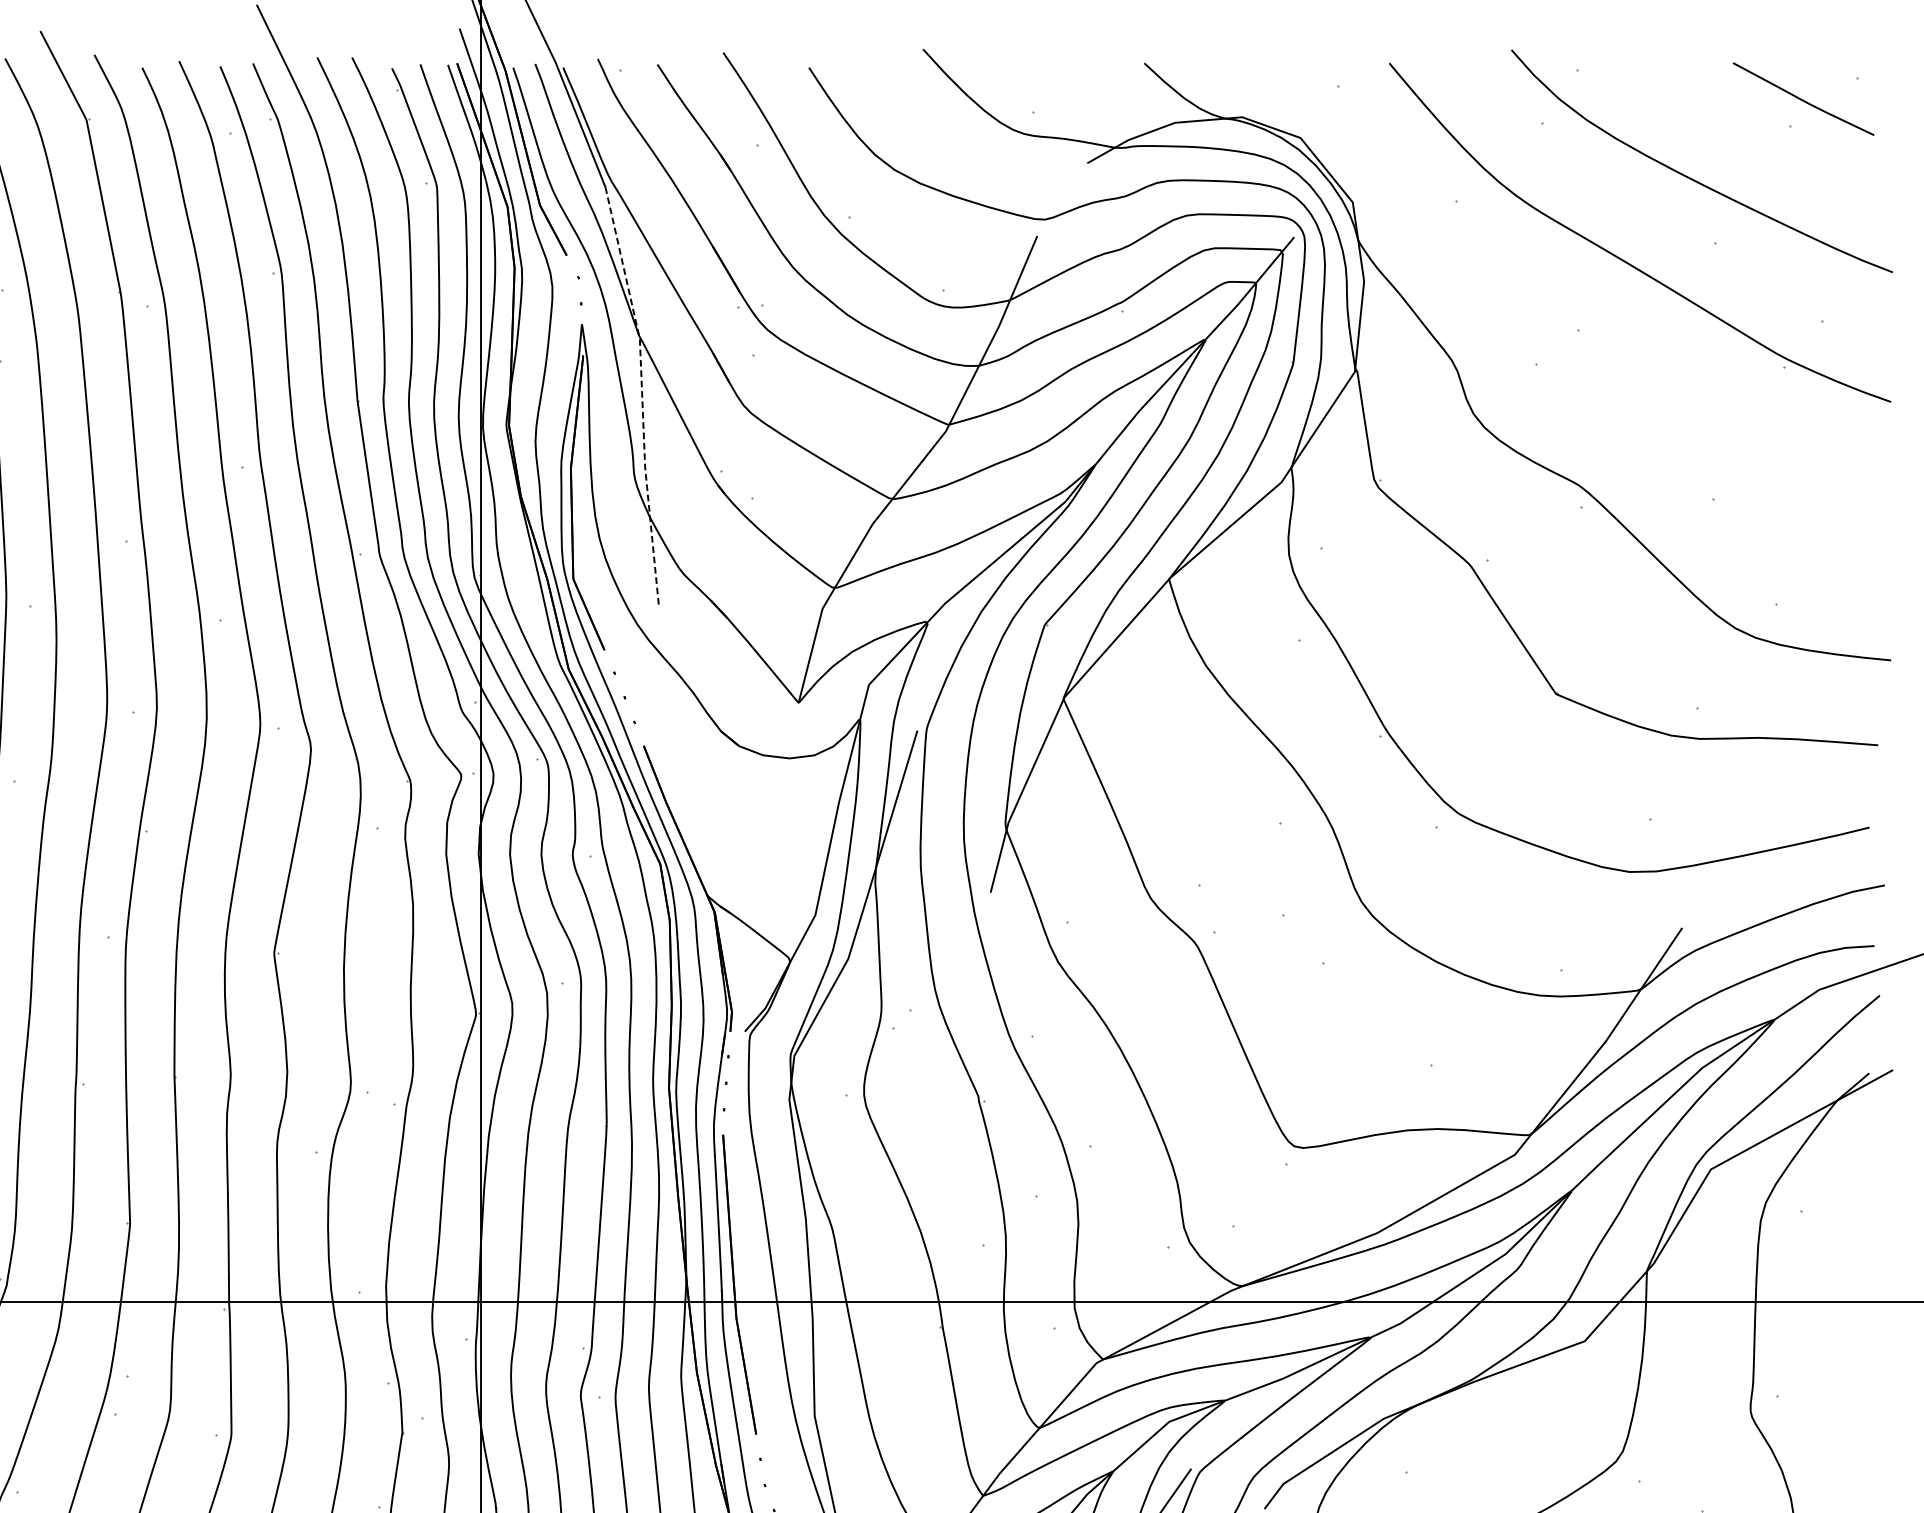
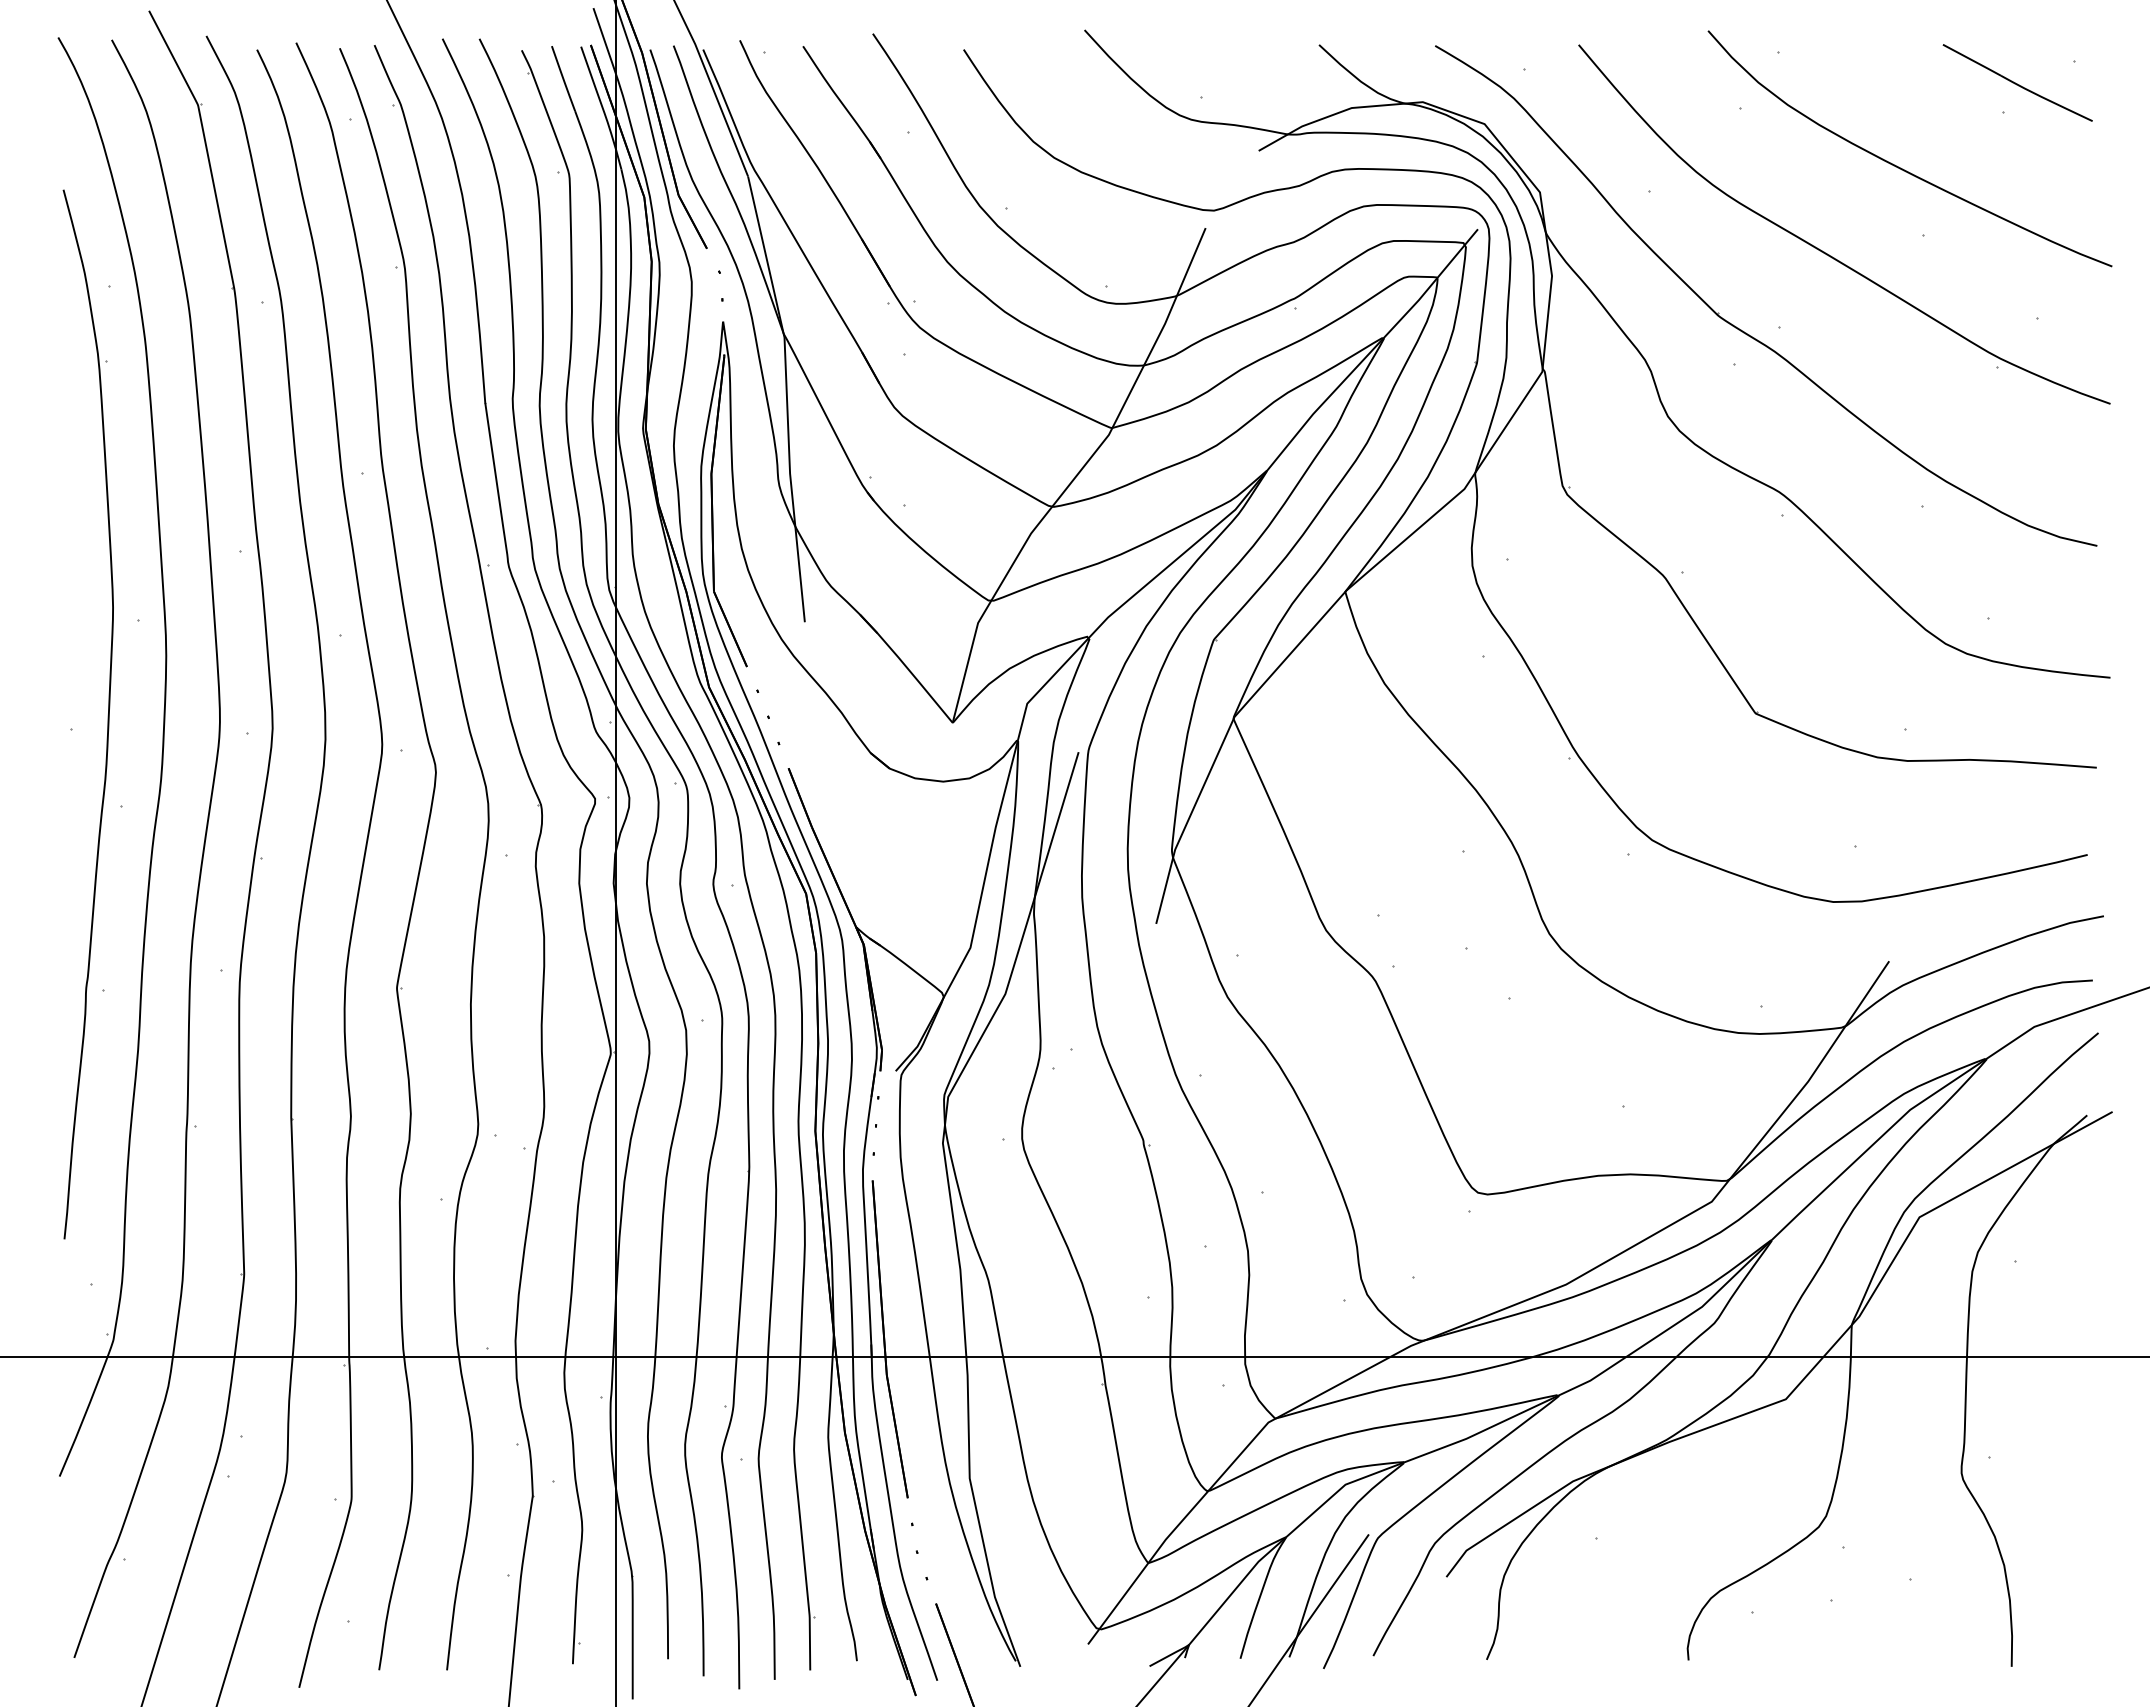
part: (1547, 334) -> (1746, 332), added
line: (641, 396) -> (786, 398), dashed -> solid

